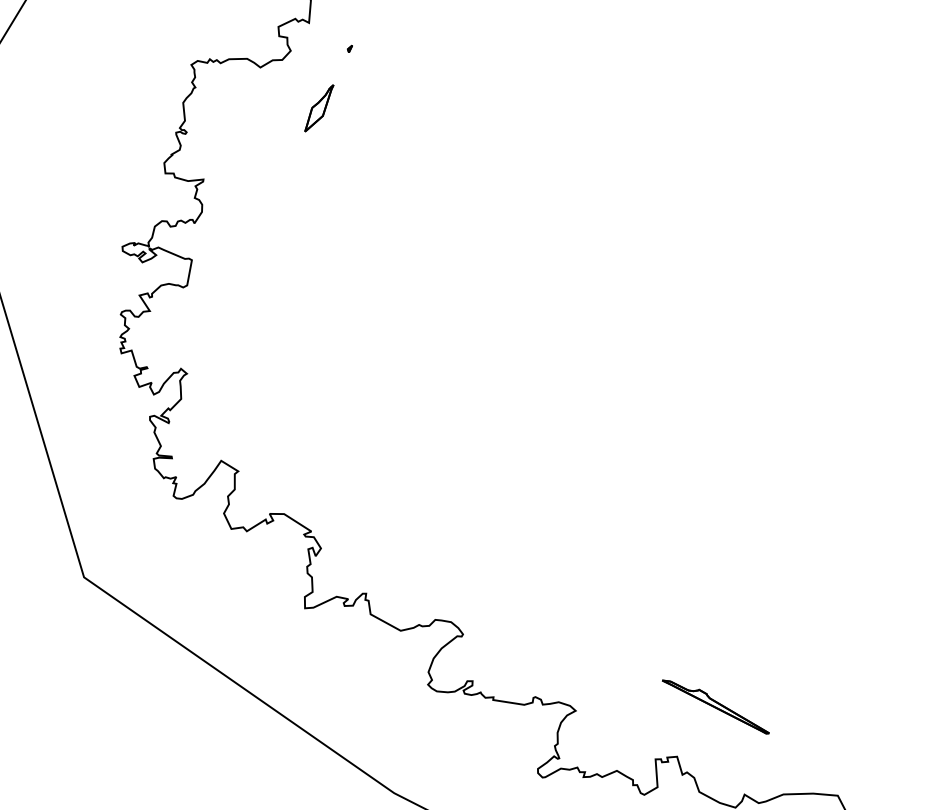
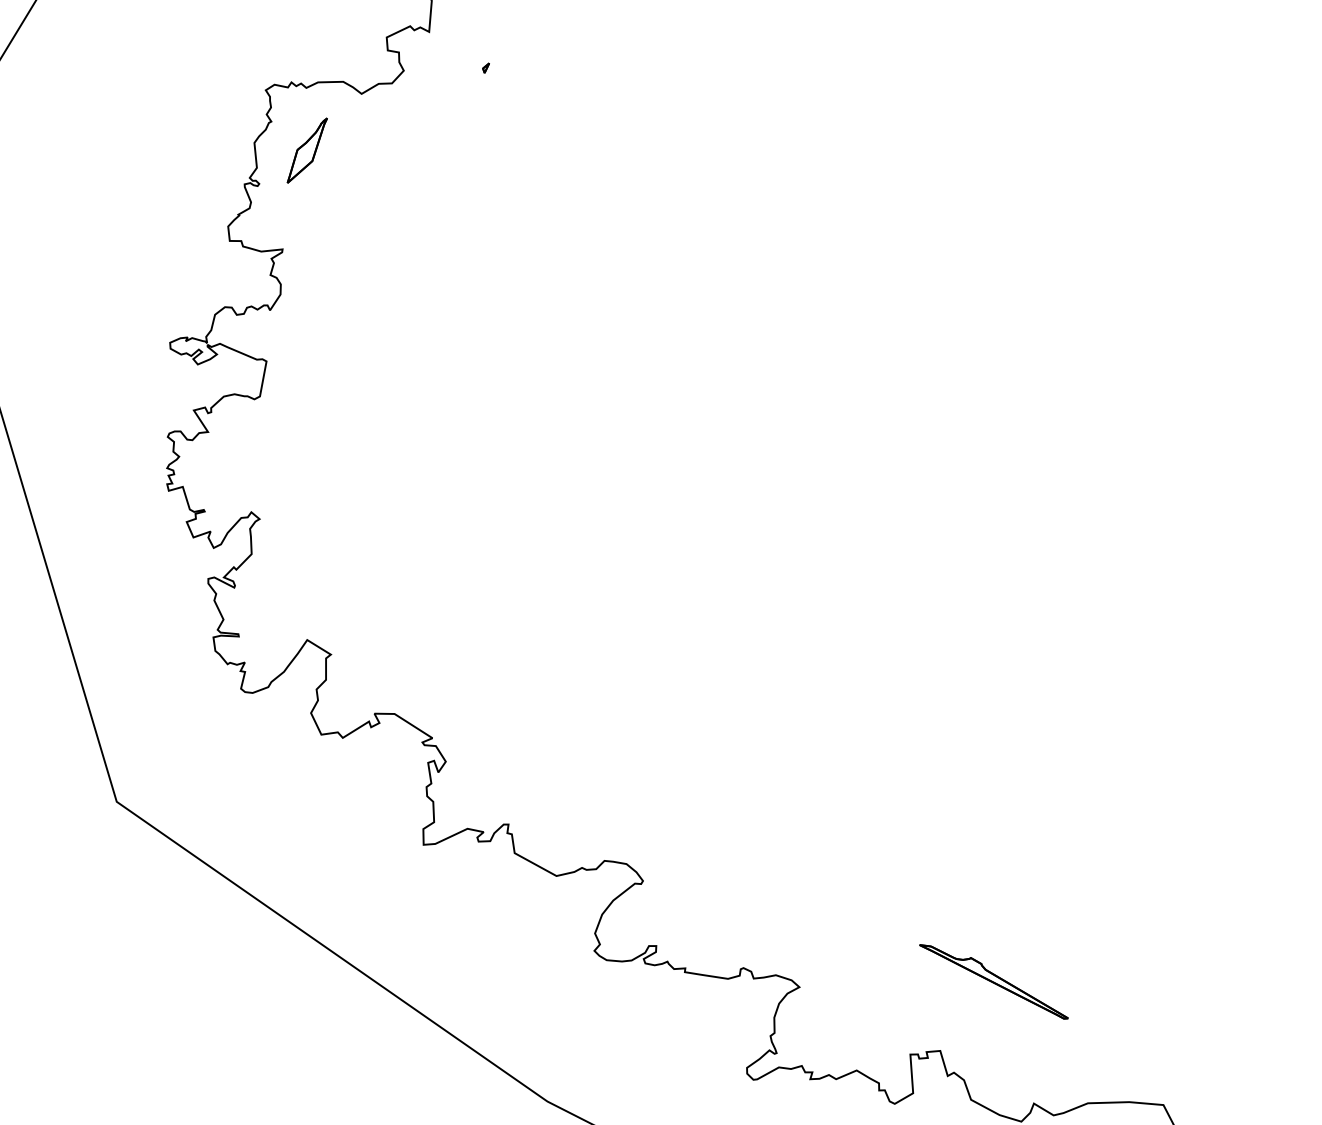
part: (319, 108) -> (307, 150), moved

